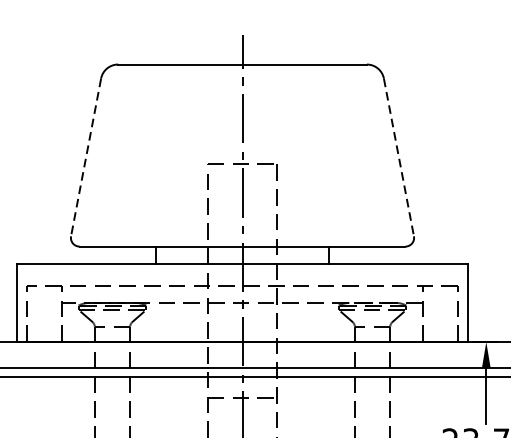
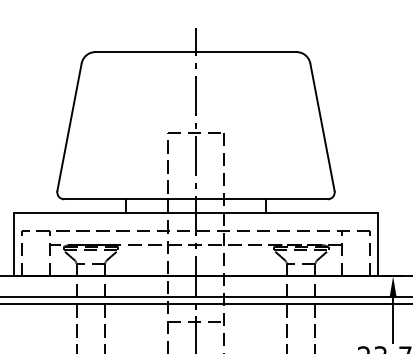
line: (86, 157) -> (69, 127), dashed -> solid
line: (398, 157) -> (322, 127), dashed -> solid

